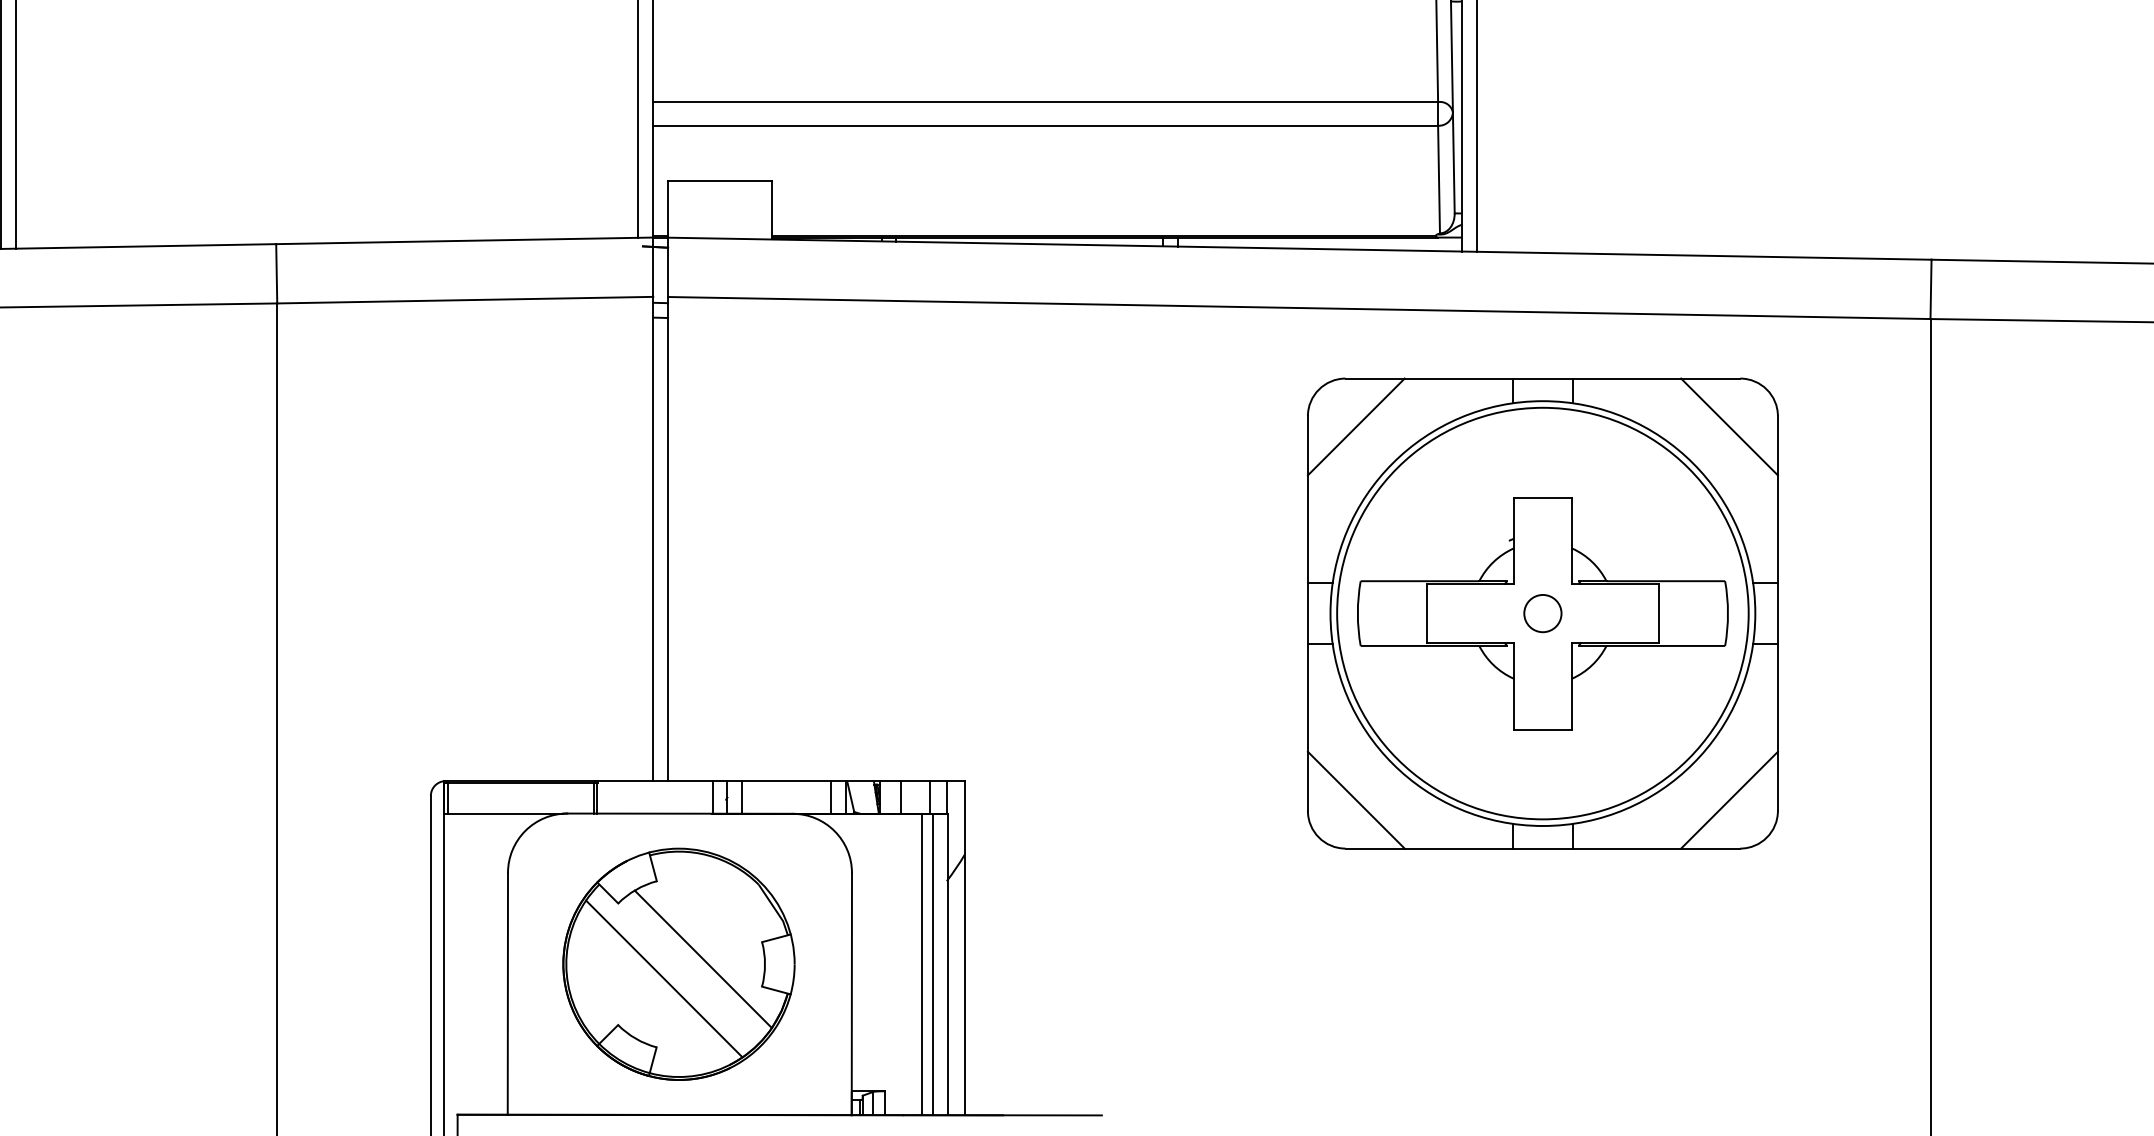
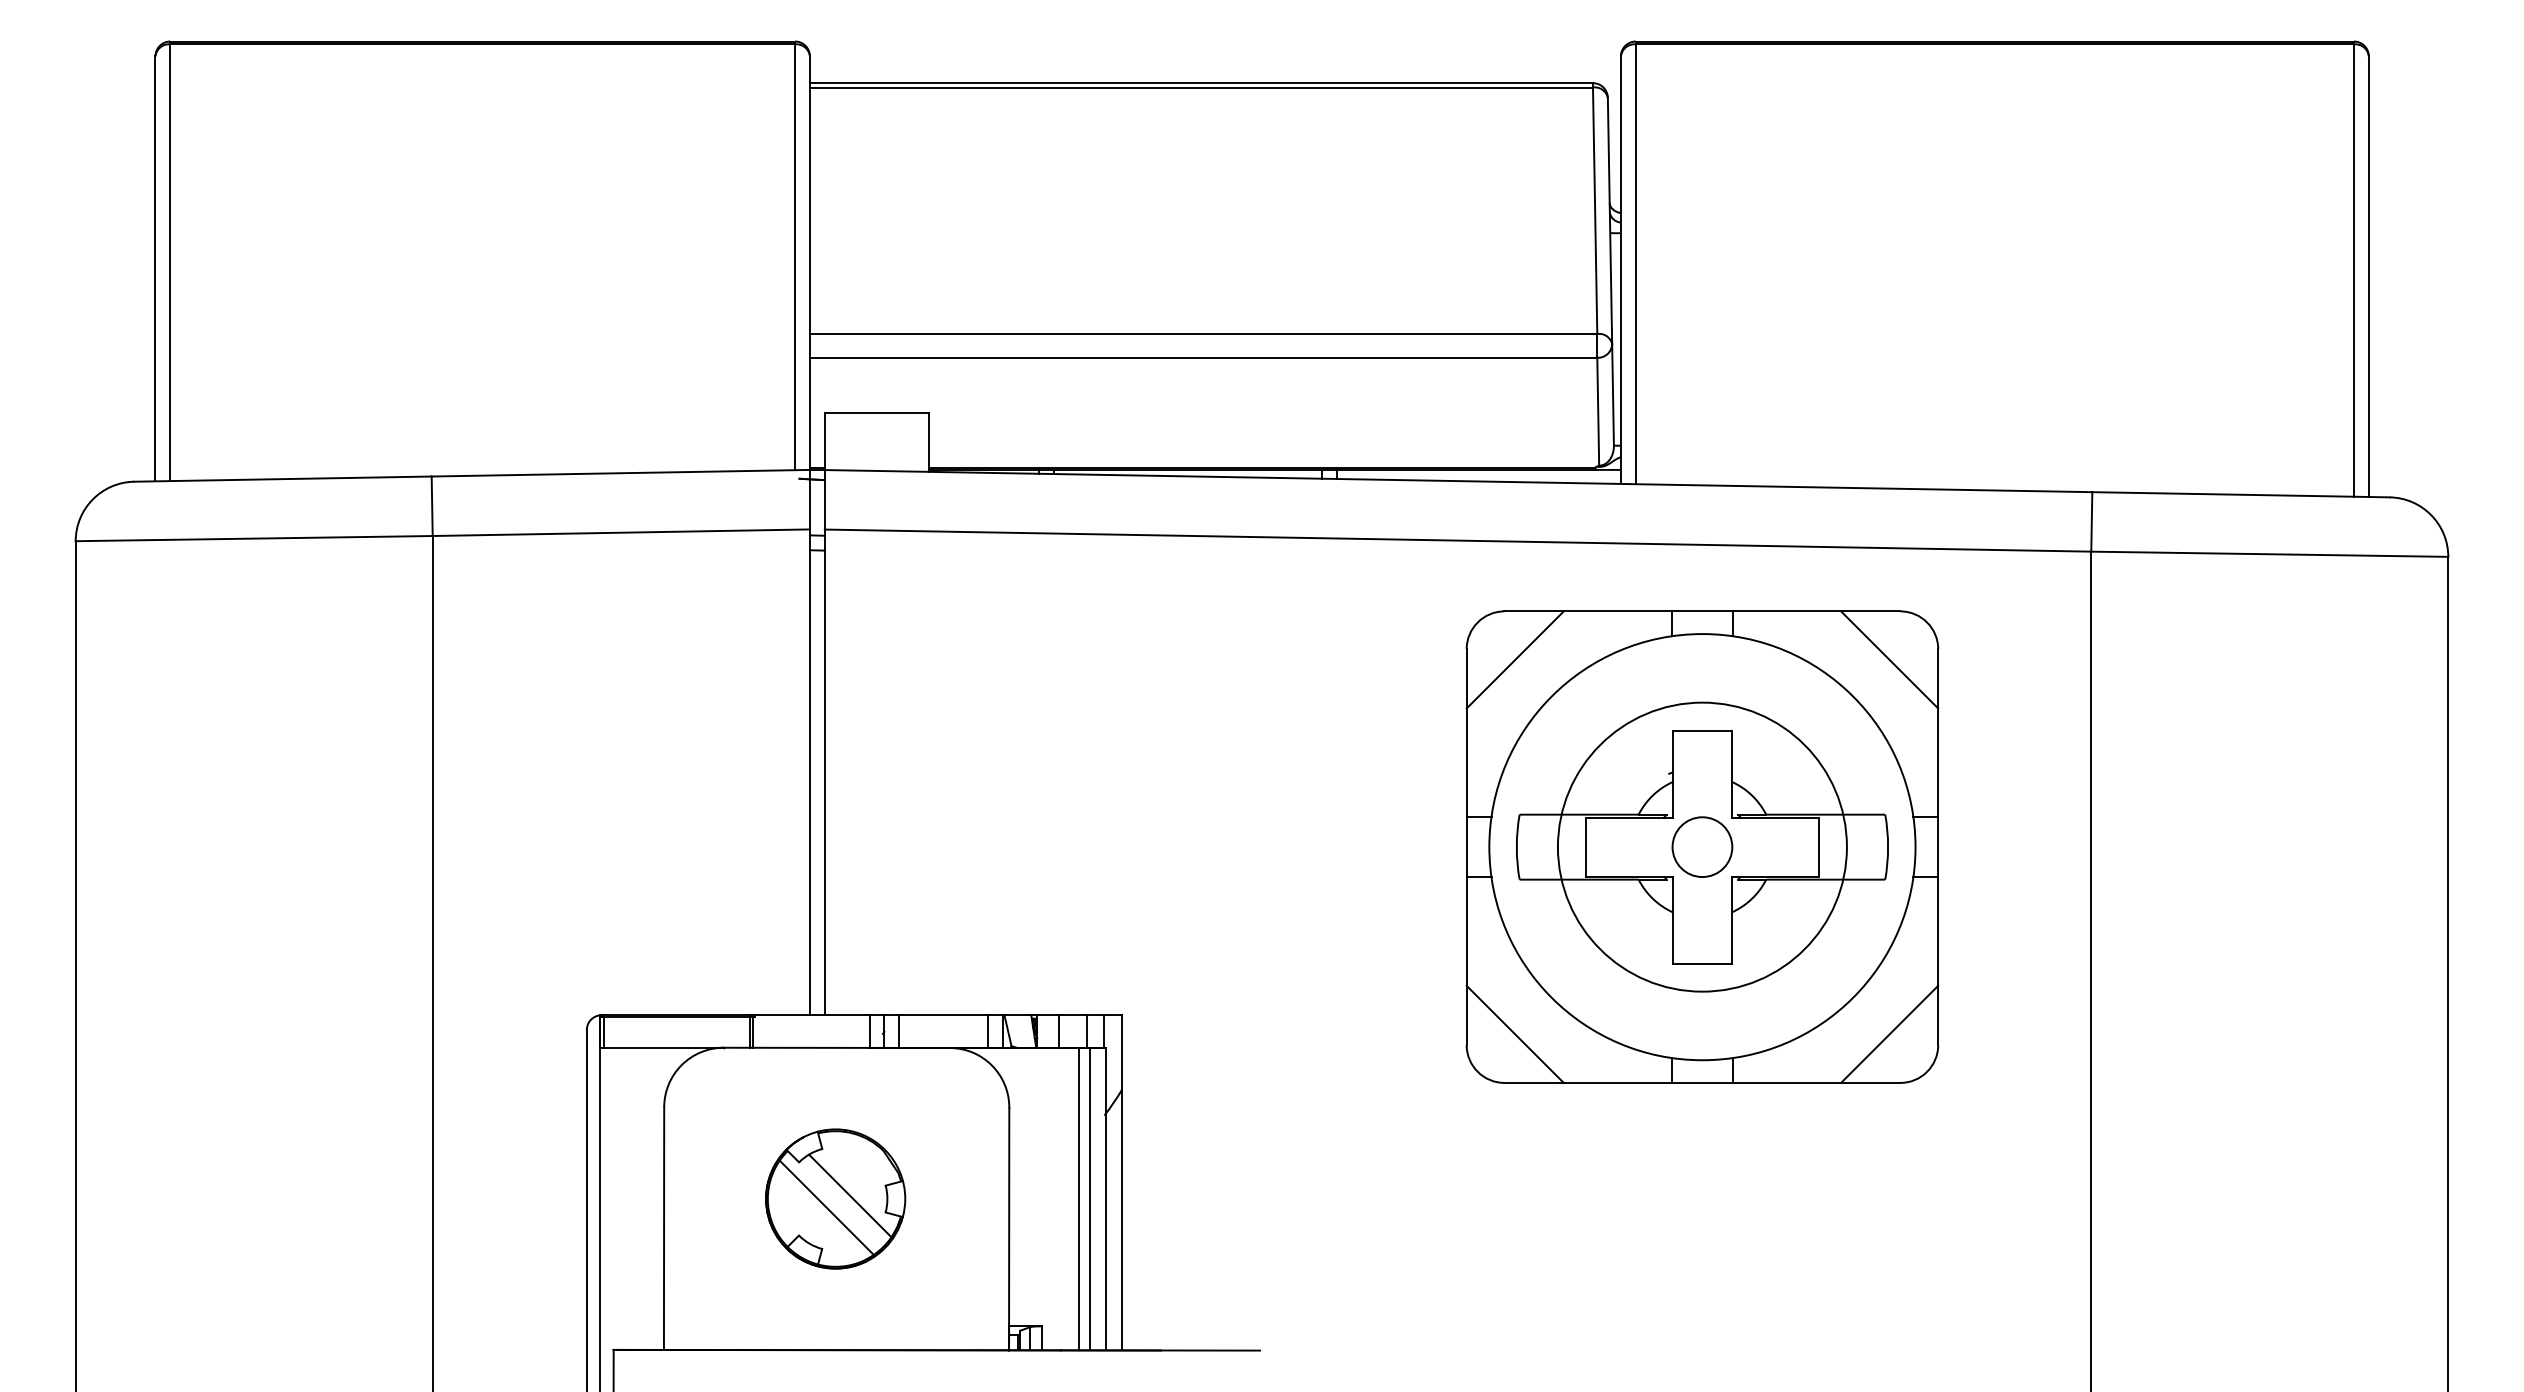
circle: (1542, 612) -> (1702, 846), size x0.7
circle: (1542, 612) -> (1702, 846), size x1.6
part: (678, 963) -> (835, 1198), size x0.6

